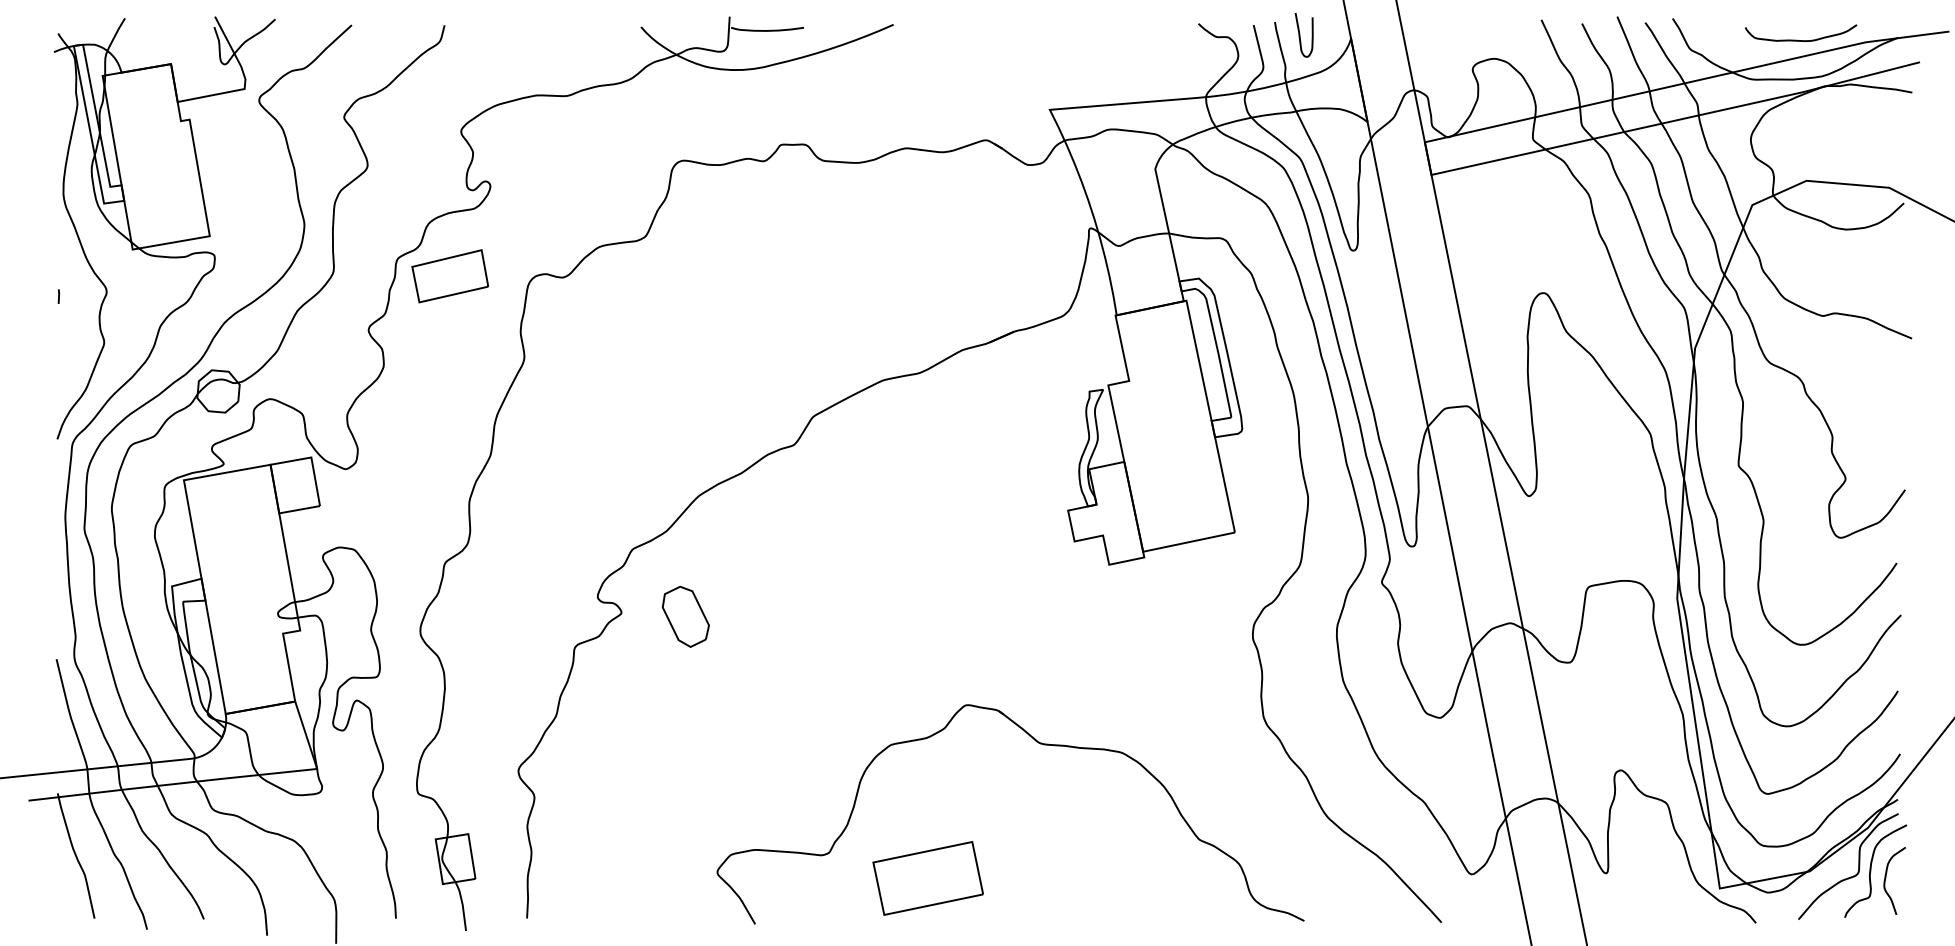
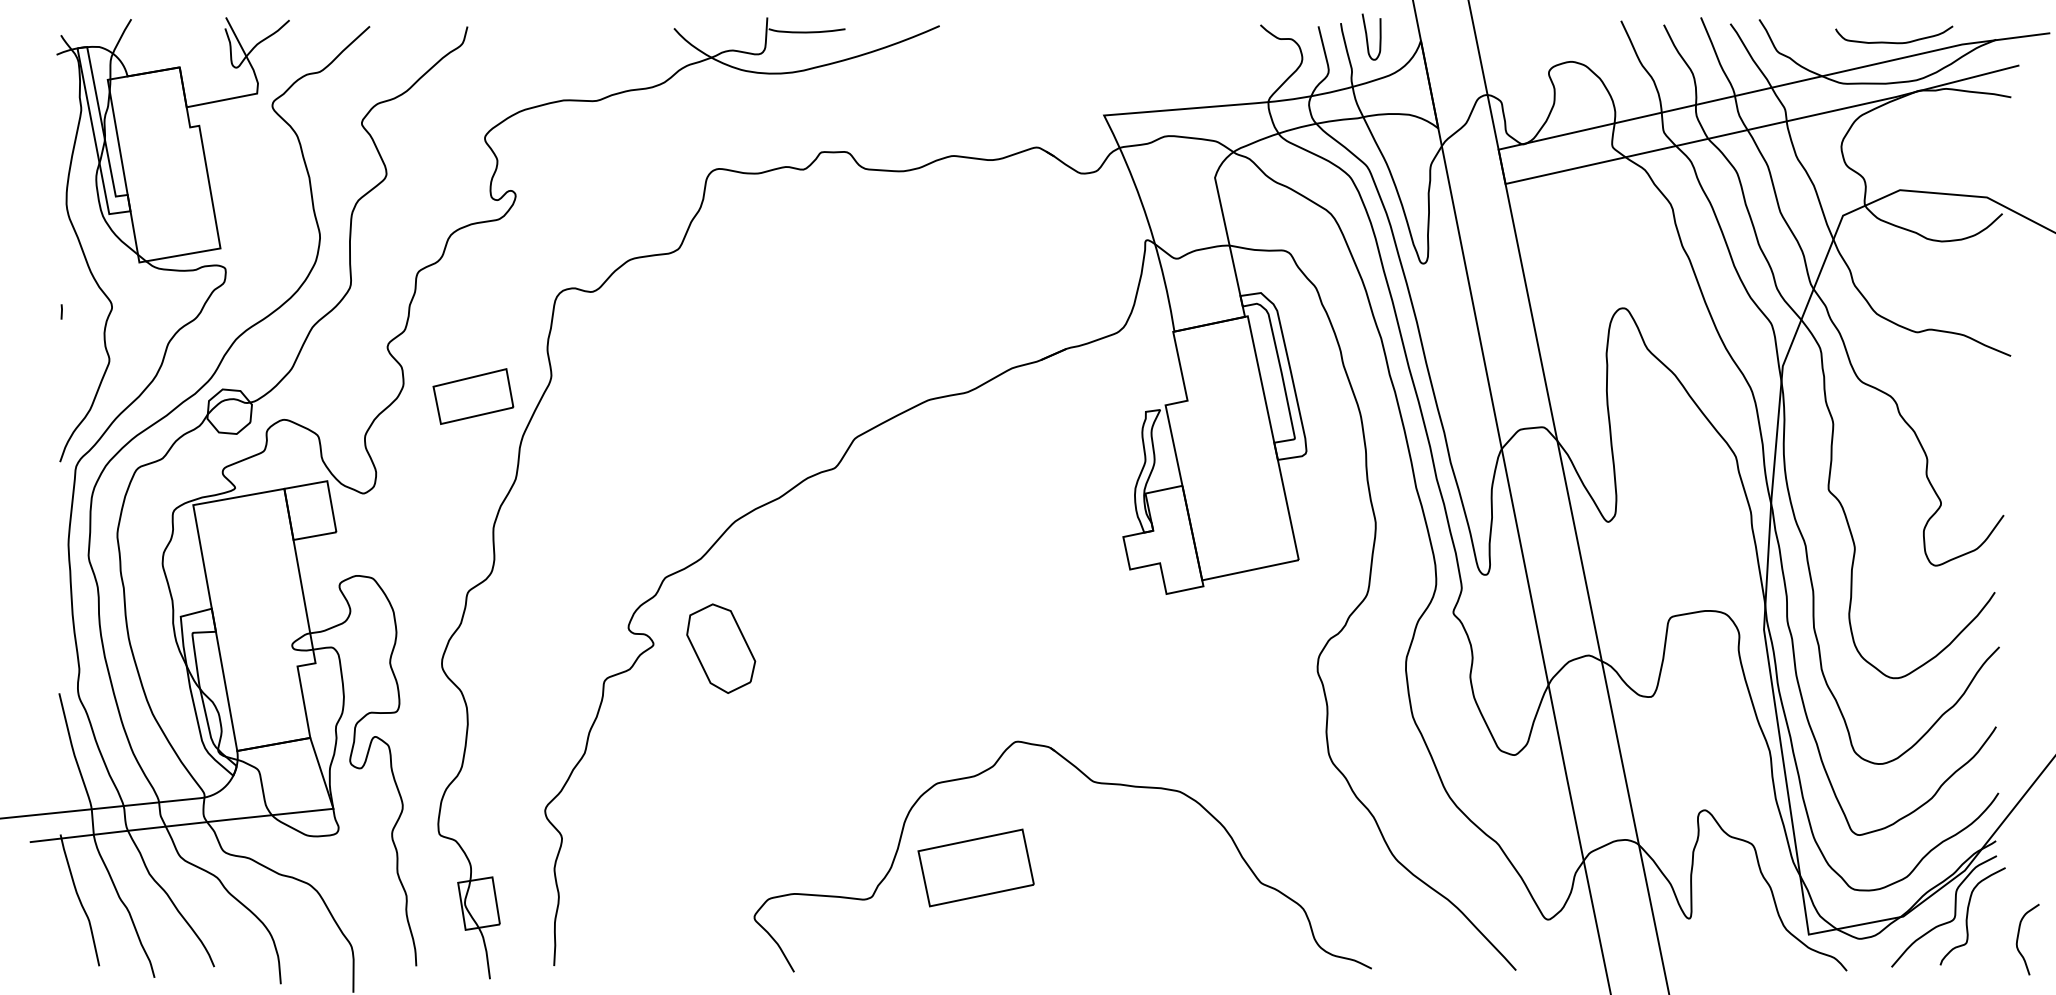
part: (450, 276) -> (473, 396), moved
part: (686, 616) -> (721, 648), size x1.4
part: (927, 877) -> (975, 867), moved
curve: (1885, 880) -> (2018, 939), moved

